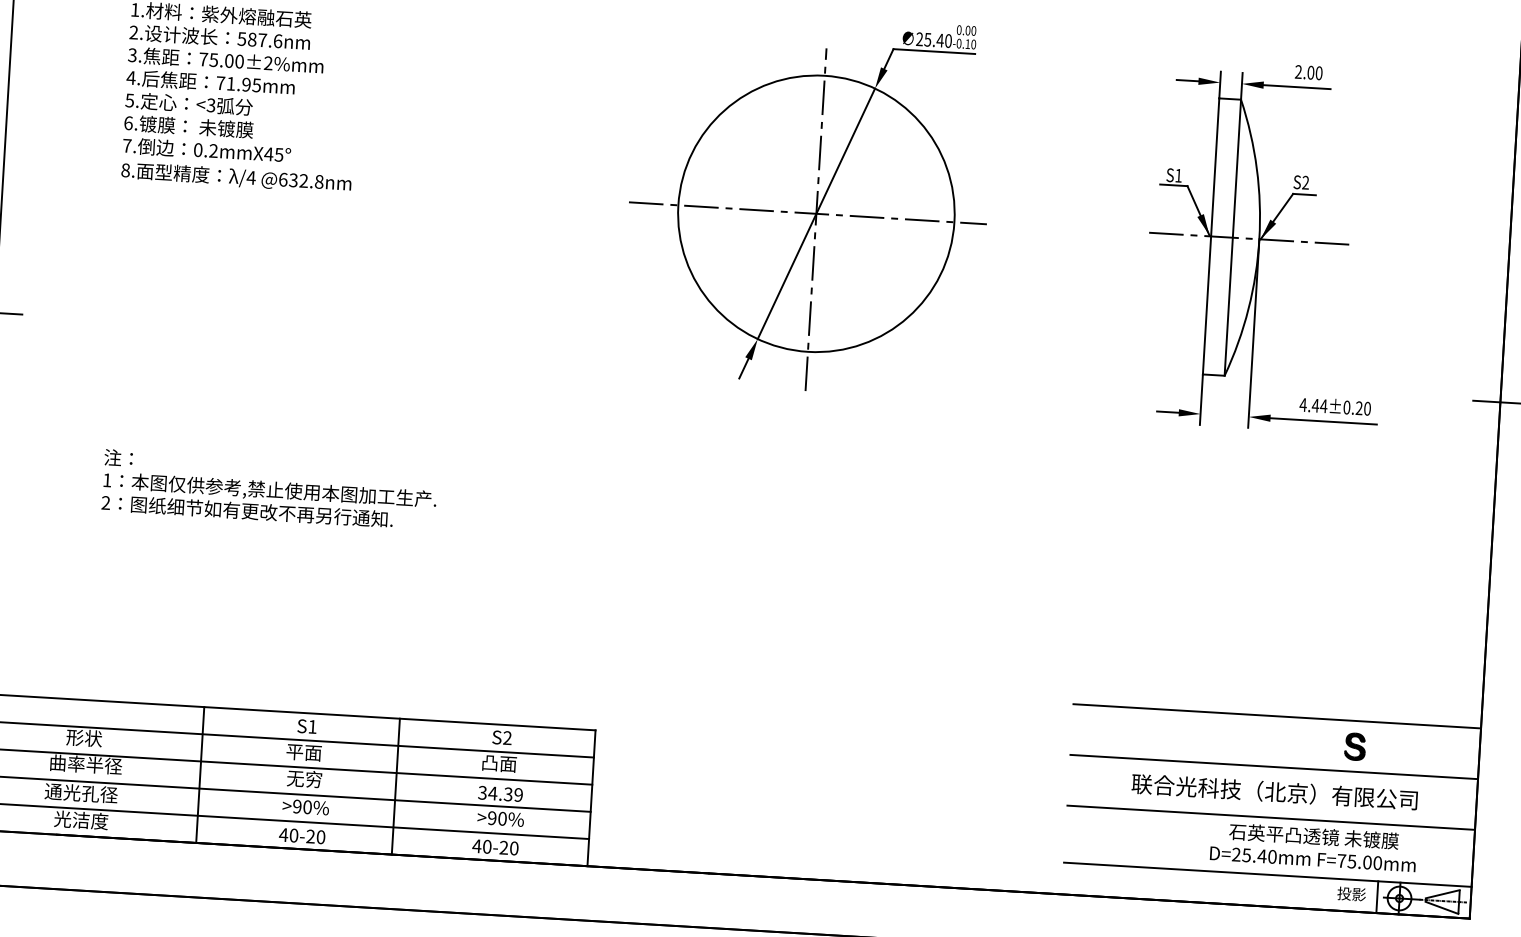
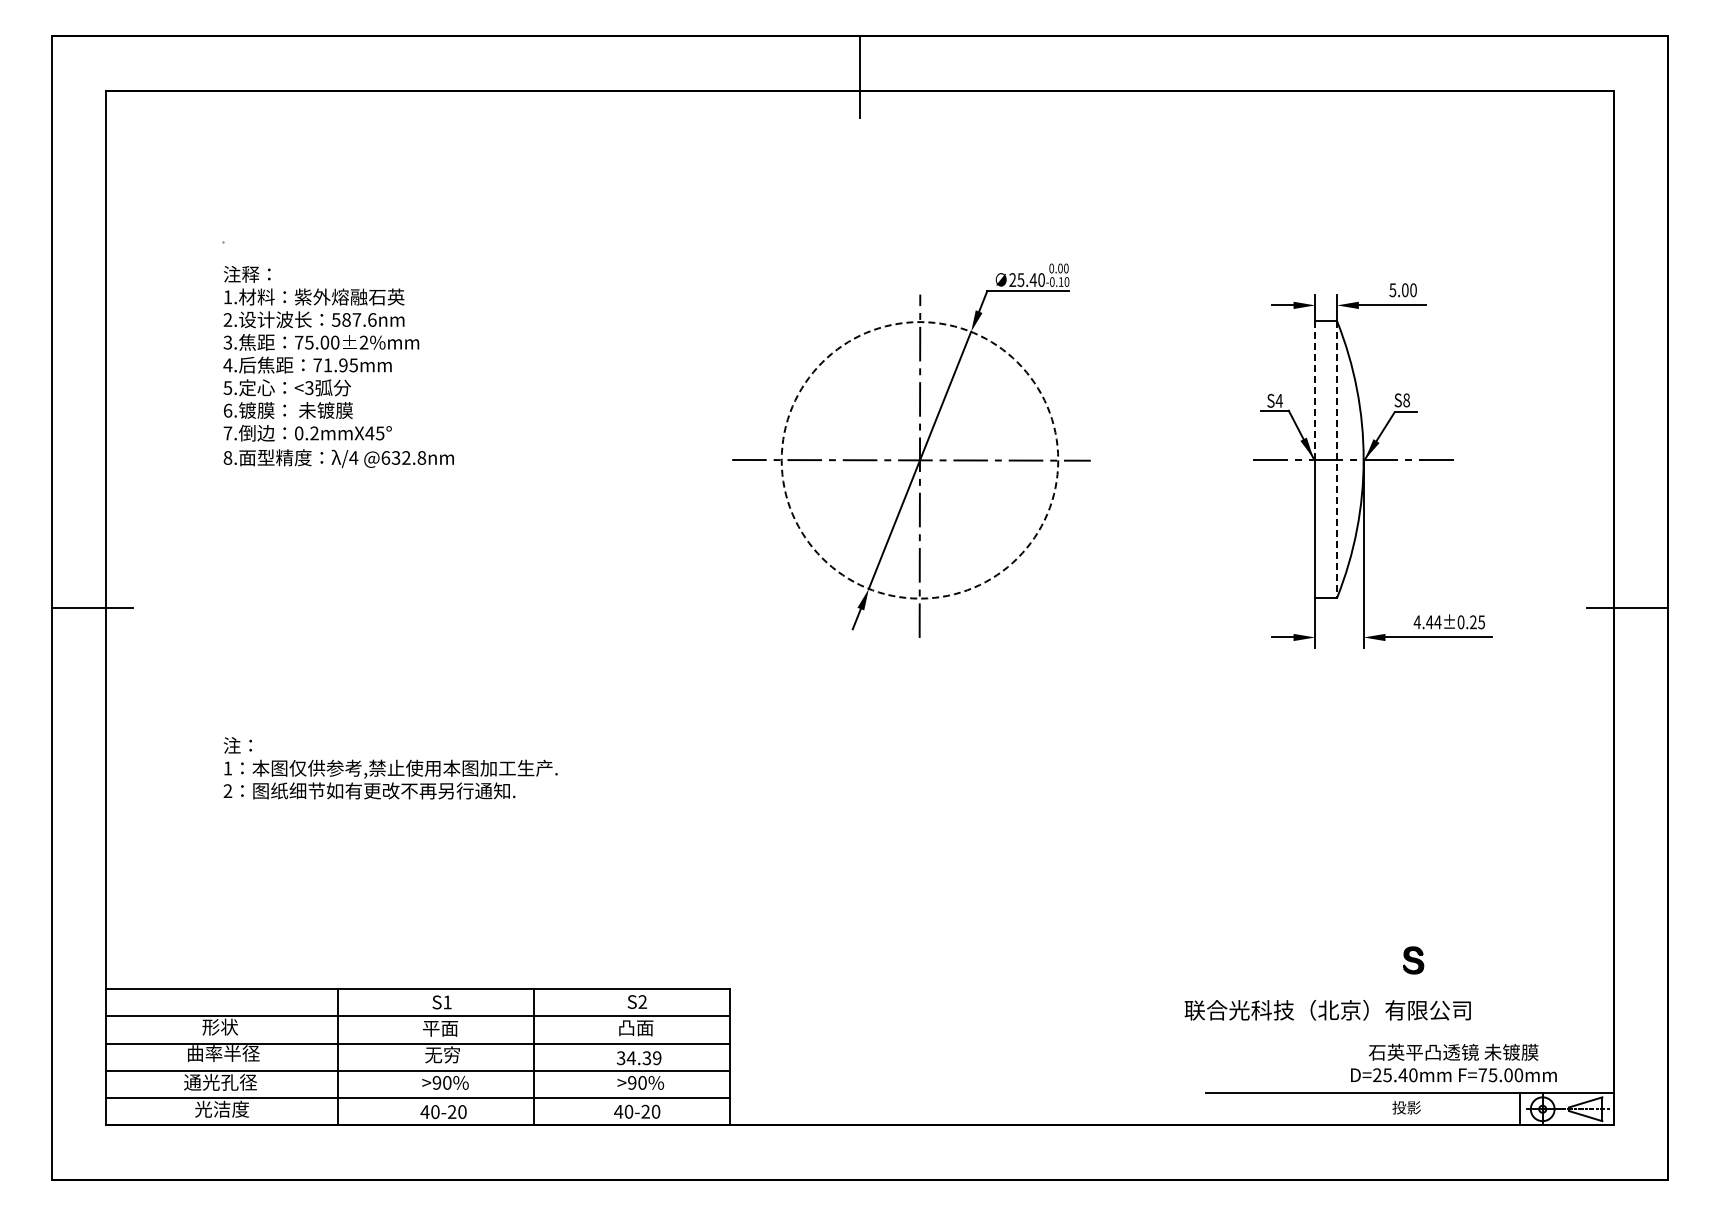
text: (1298, 72) -> (1392, 290), 2.00 -> 5.00
line: (1215, 166) -> (1315, 389), solid -> dashed
text: (1177, 175) -> (1278, 400), S1 -> S4
text: (1305, 182) -> (1406, 400), S2 -> S8
circle: (815, 213) -> (919, 460), solid -> dashed
line: (1233, 238) -> (1337, 460), solid -> dashed
text: (1367, 408) -> (1481, 622), 4.44±0.20 -> 4.44±0.25
line: (1276, 716) -> (1409, 934), removed
part: (1355, 746) -> (1413, 960), moved
line: (1273, 767) -> (1409, 985), removed
text: (1274, 792) -> (1327, 1010), moved
line: (1270, 817) -> (1409, 1036), removed
text: (1351, 893) -> (1406, 1107), moved

